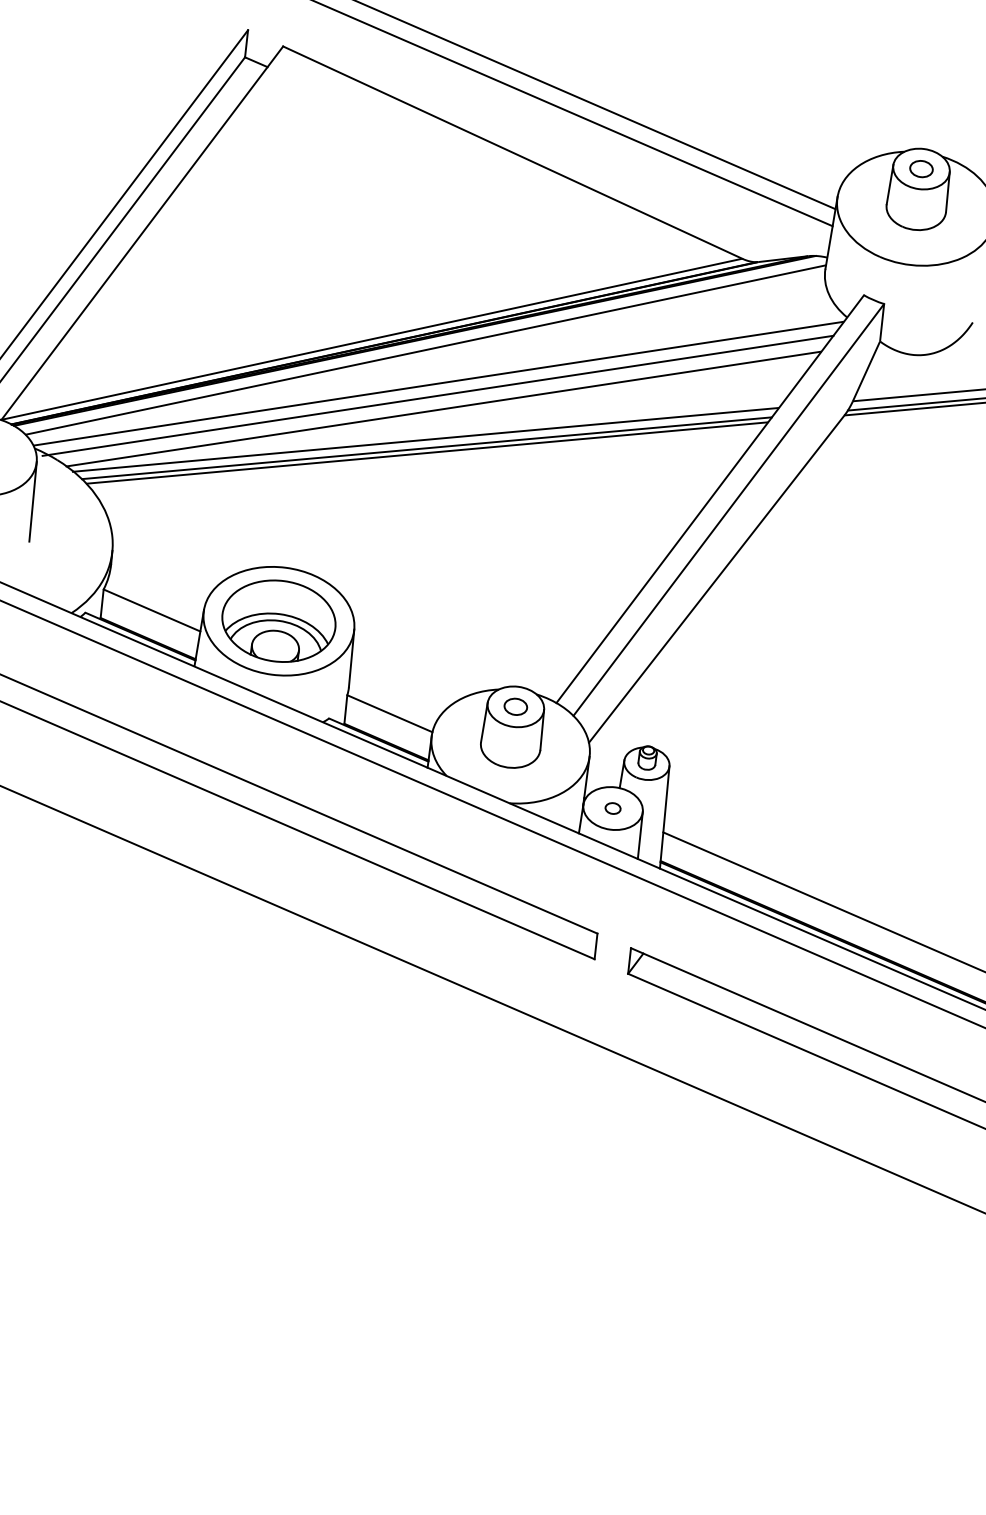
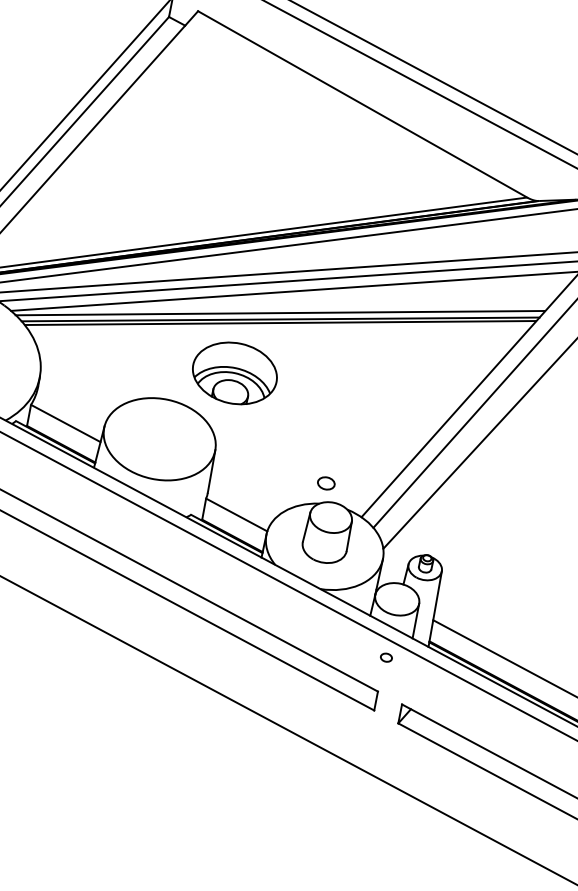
part: (278, 620) -> (234, 372), moved
part: (515, 706) -> (326, 483), moved
part: (612, 808) -> (386, 657), moved

